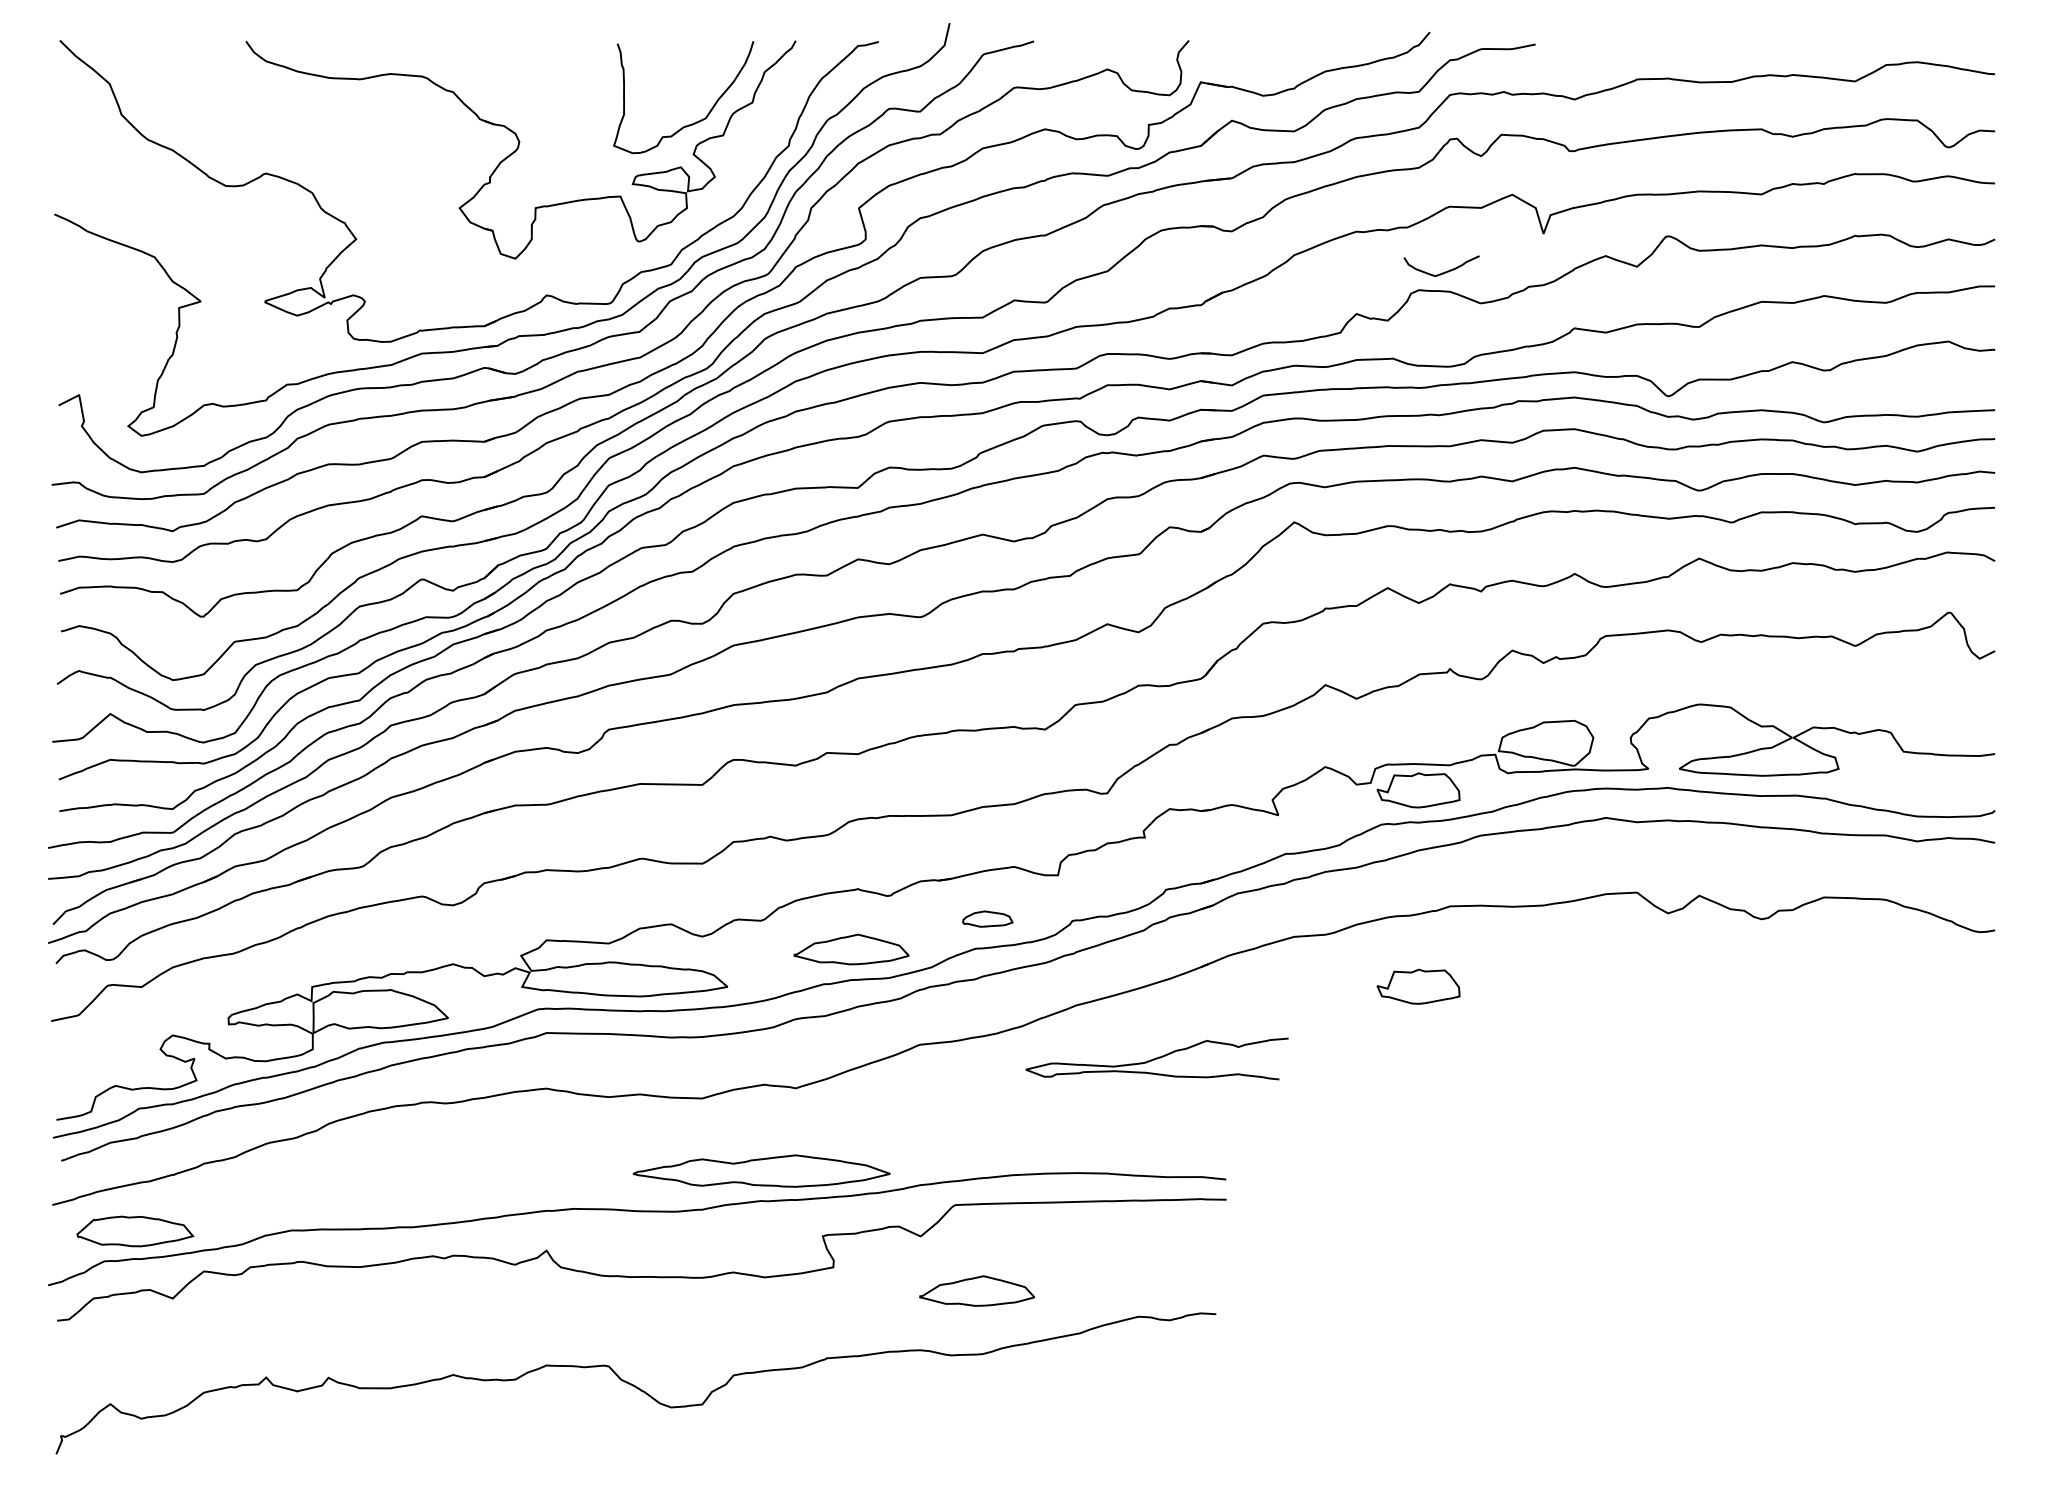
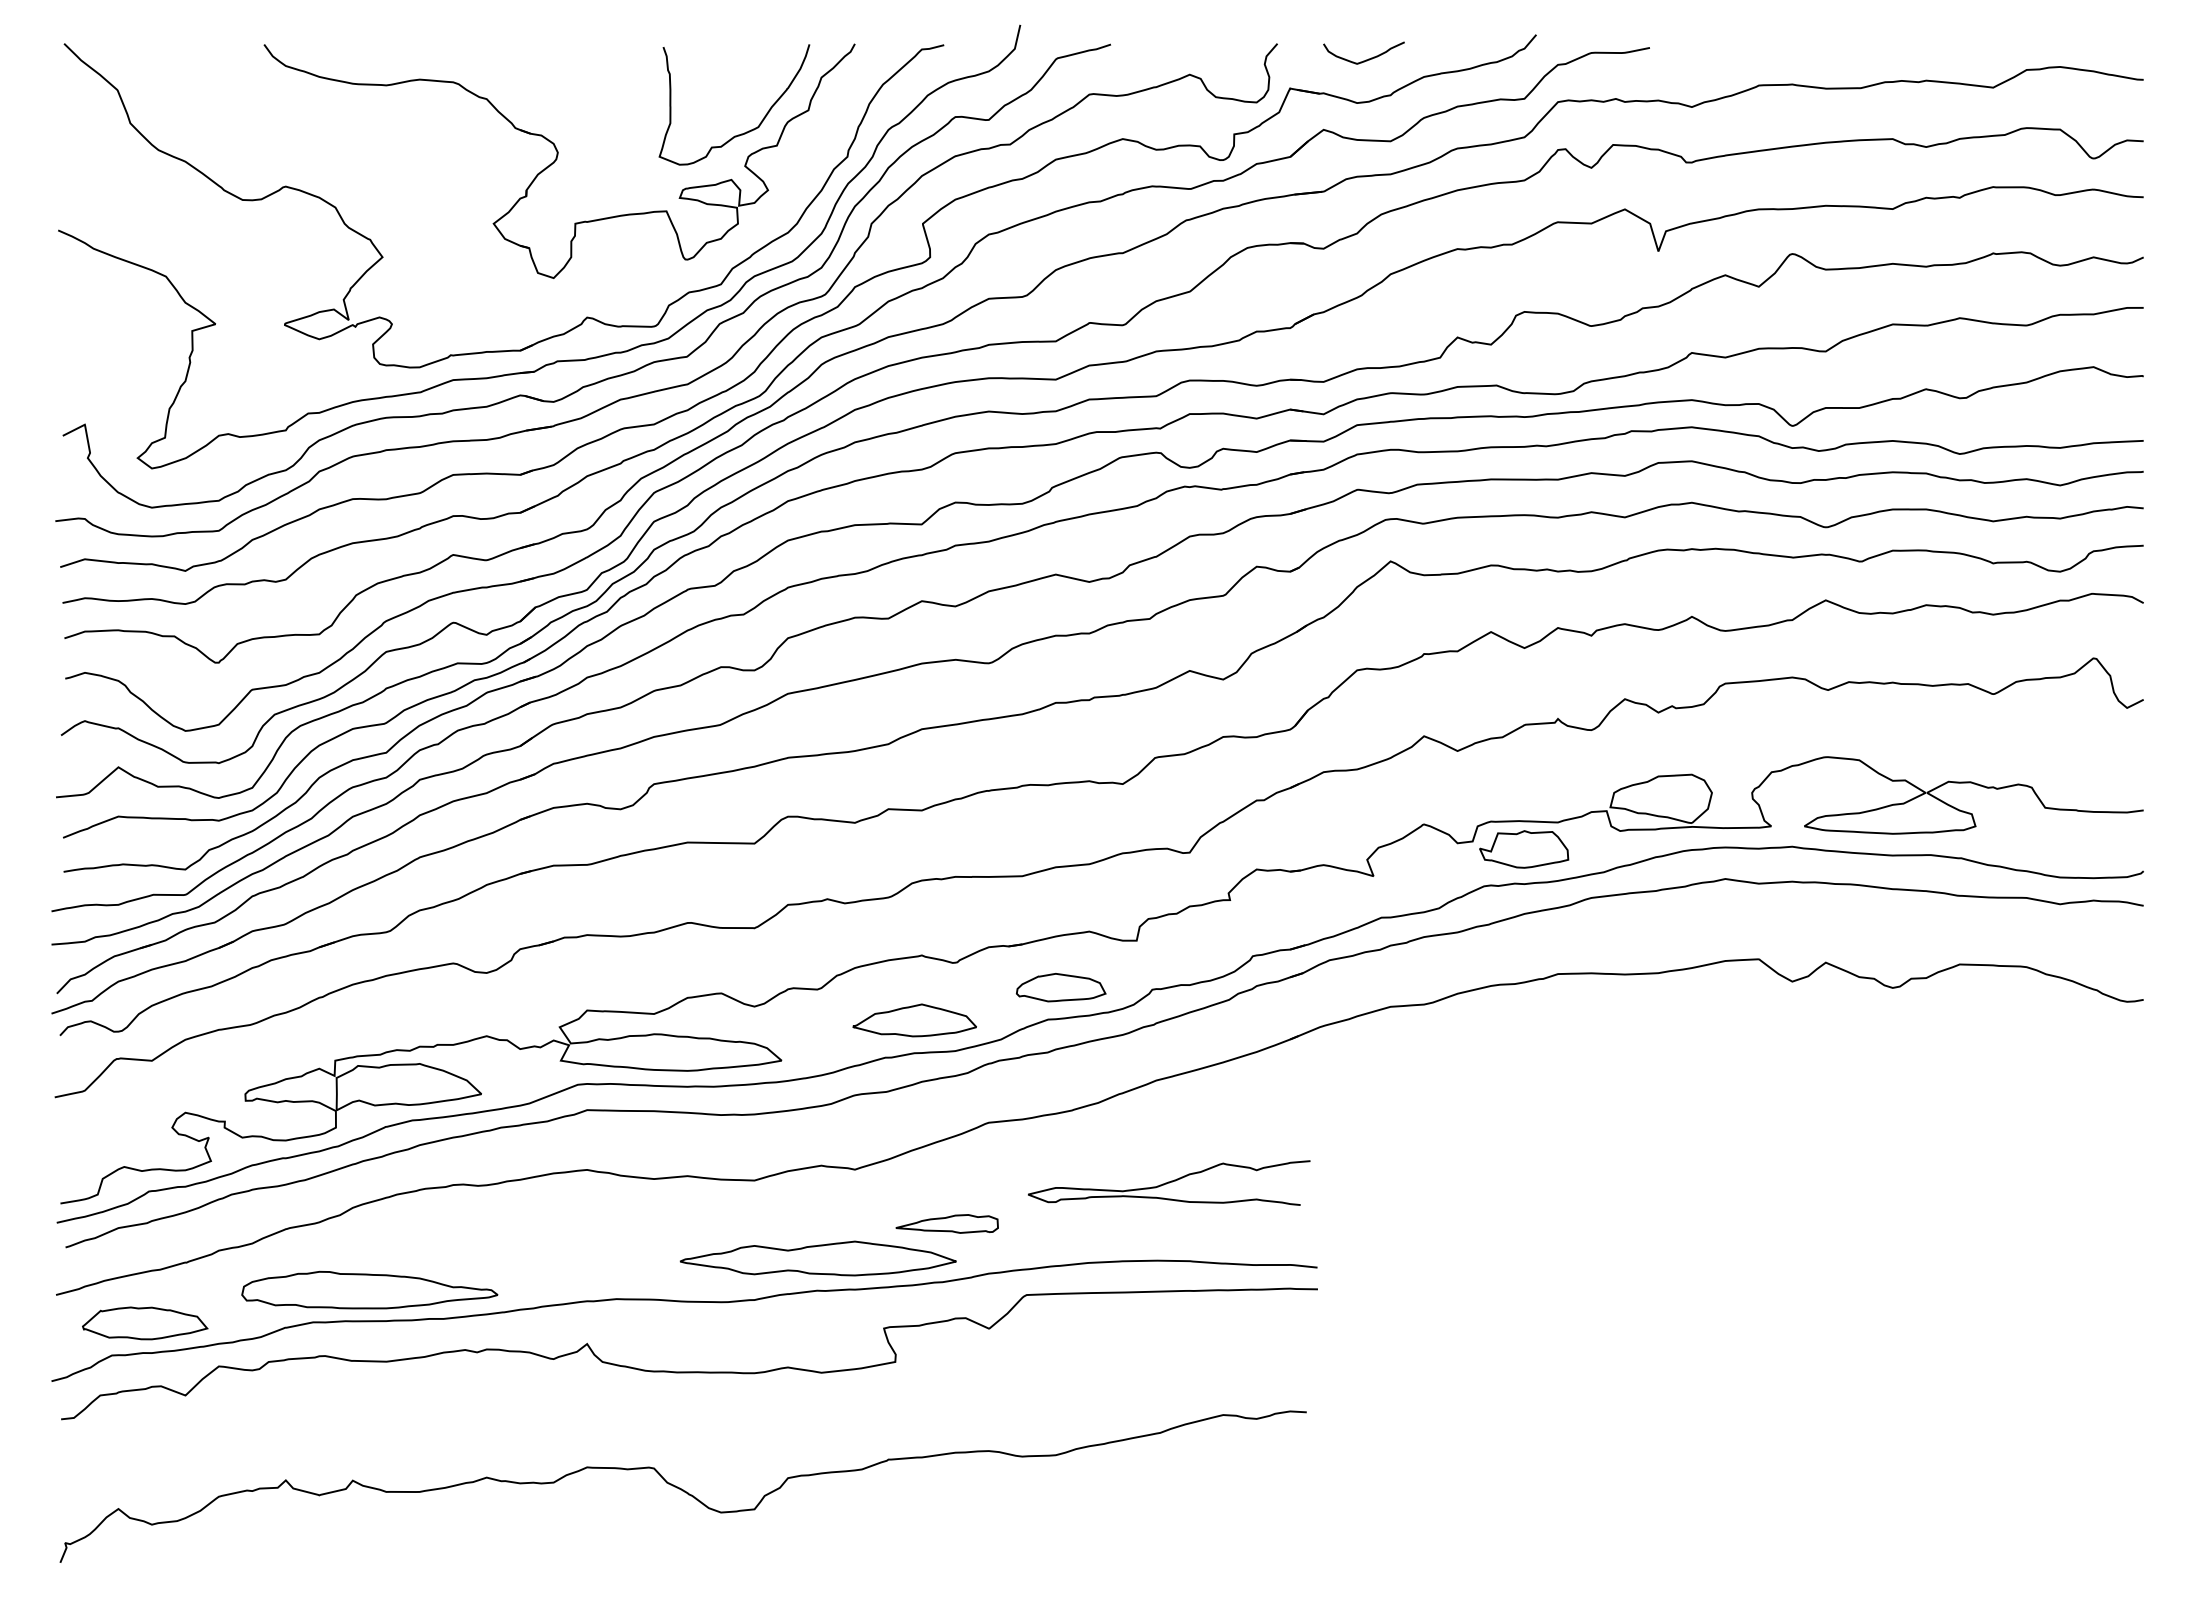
curve: (1444, 272) -> (1366, 59), moved
part: (988, 918) -> (1061, 987), size x1.67
part: (1418, 986) -> (1524, 1060), removed
curve: (1157, 1058) -> (1169, 1182), moved
part: (880, 1138) -> (946, 1223), added
part: (344, 1199) -> (369, 1289), added
part: (976, 1291) -> (1049, 1387), removed

